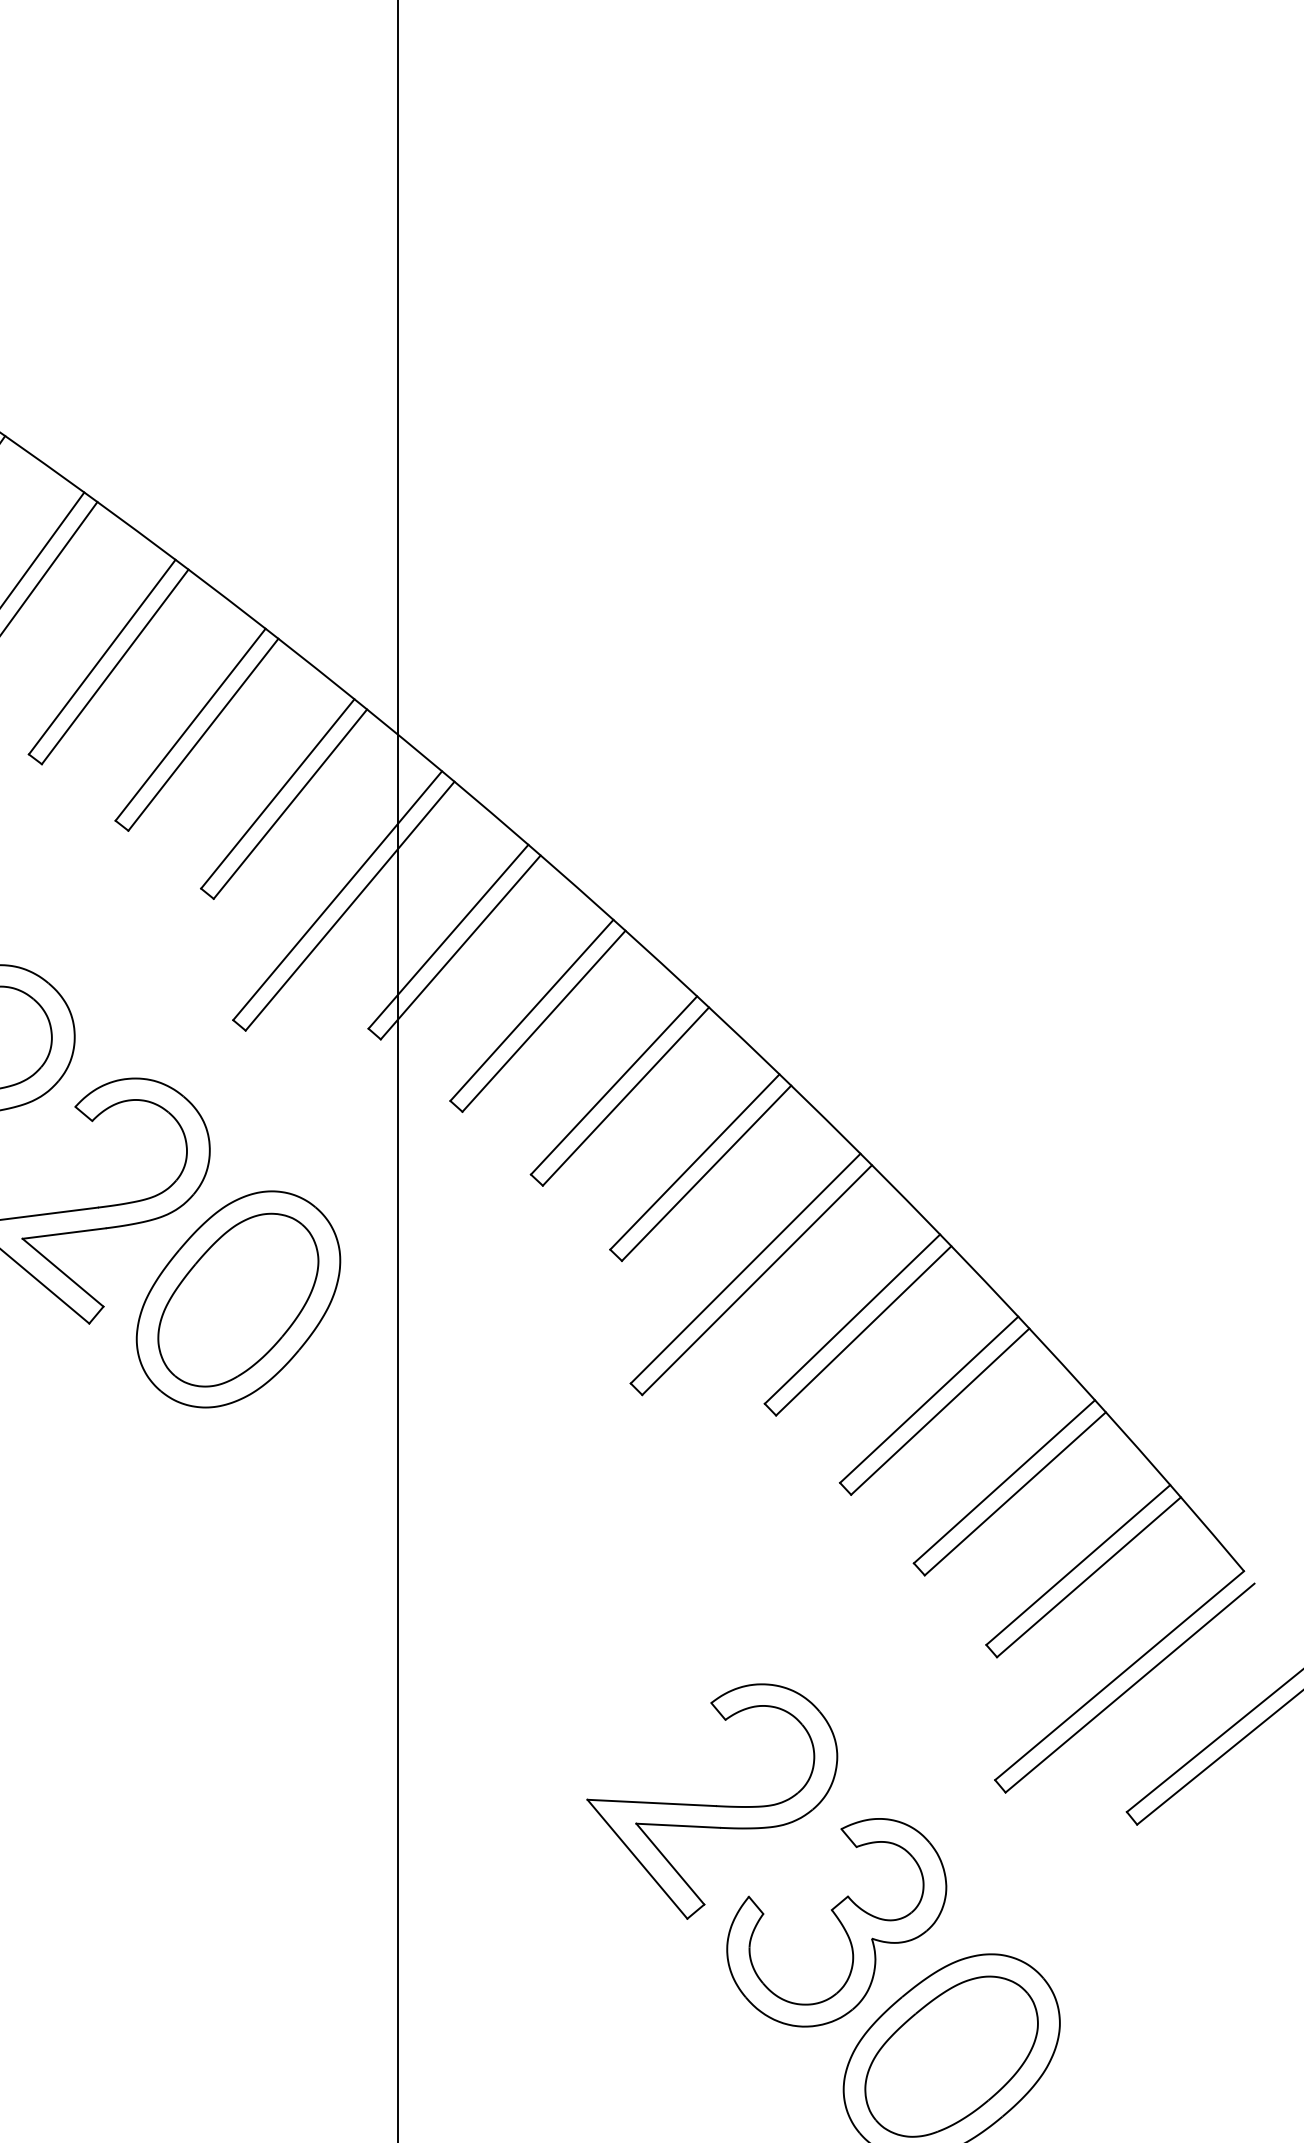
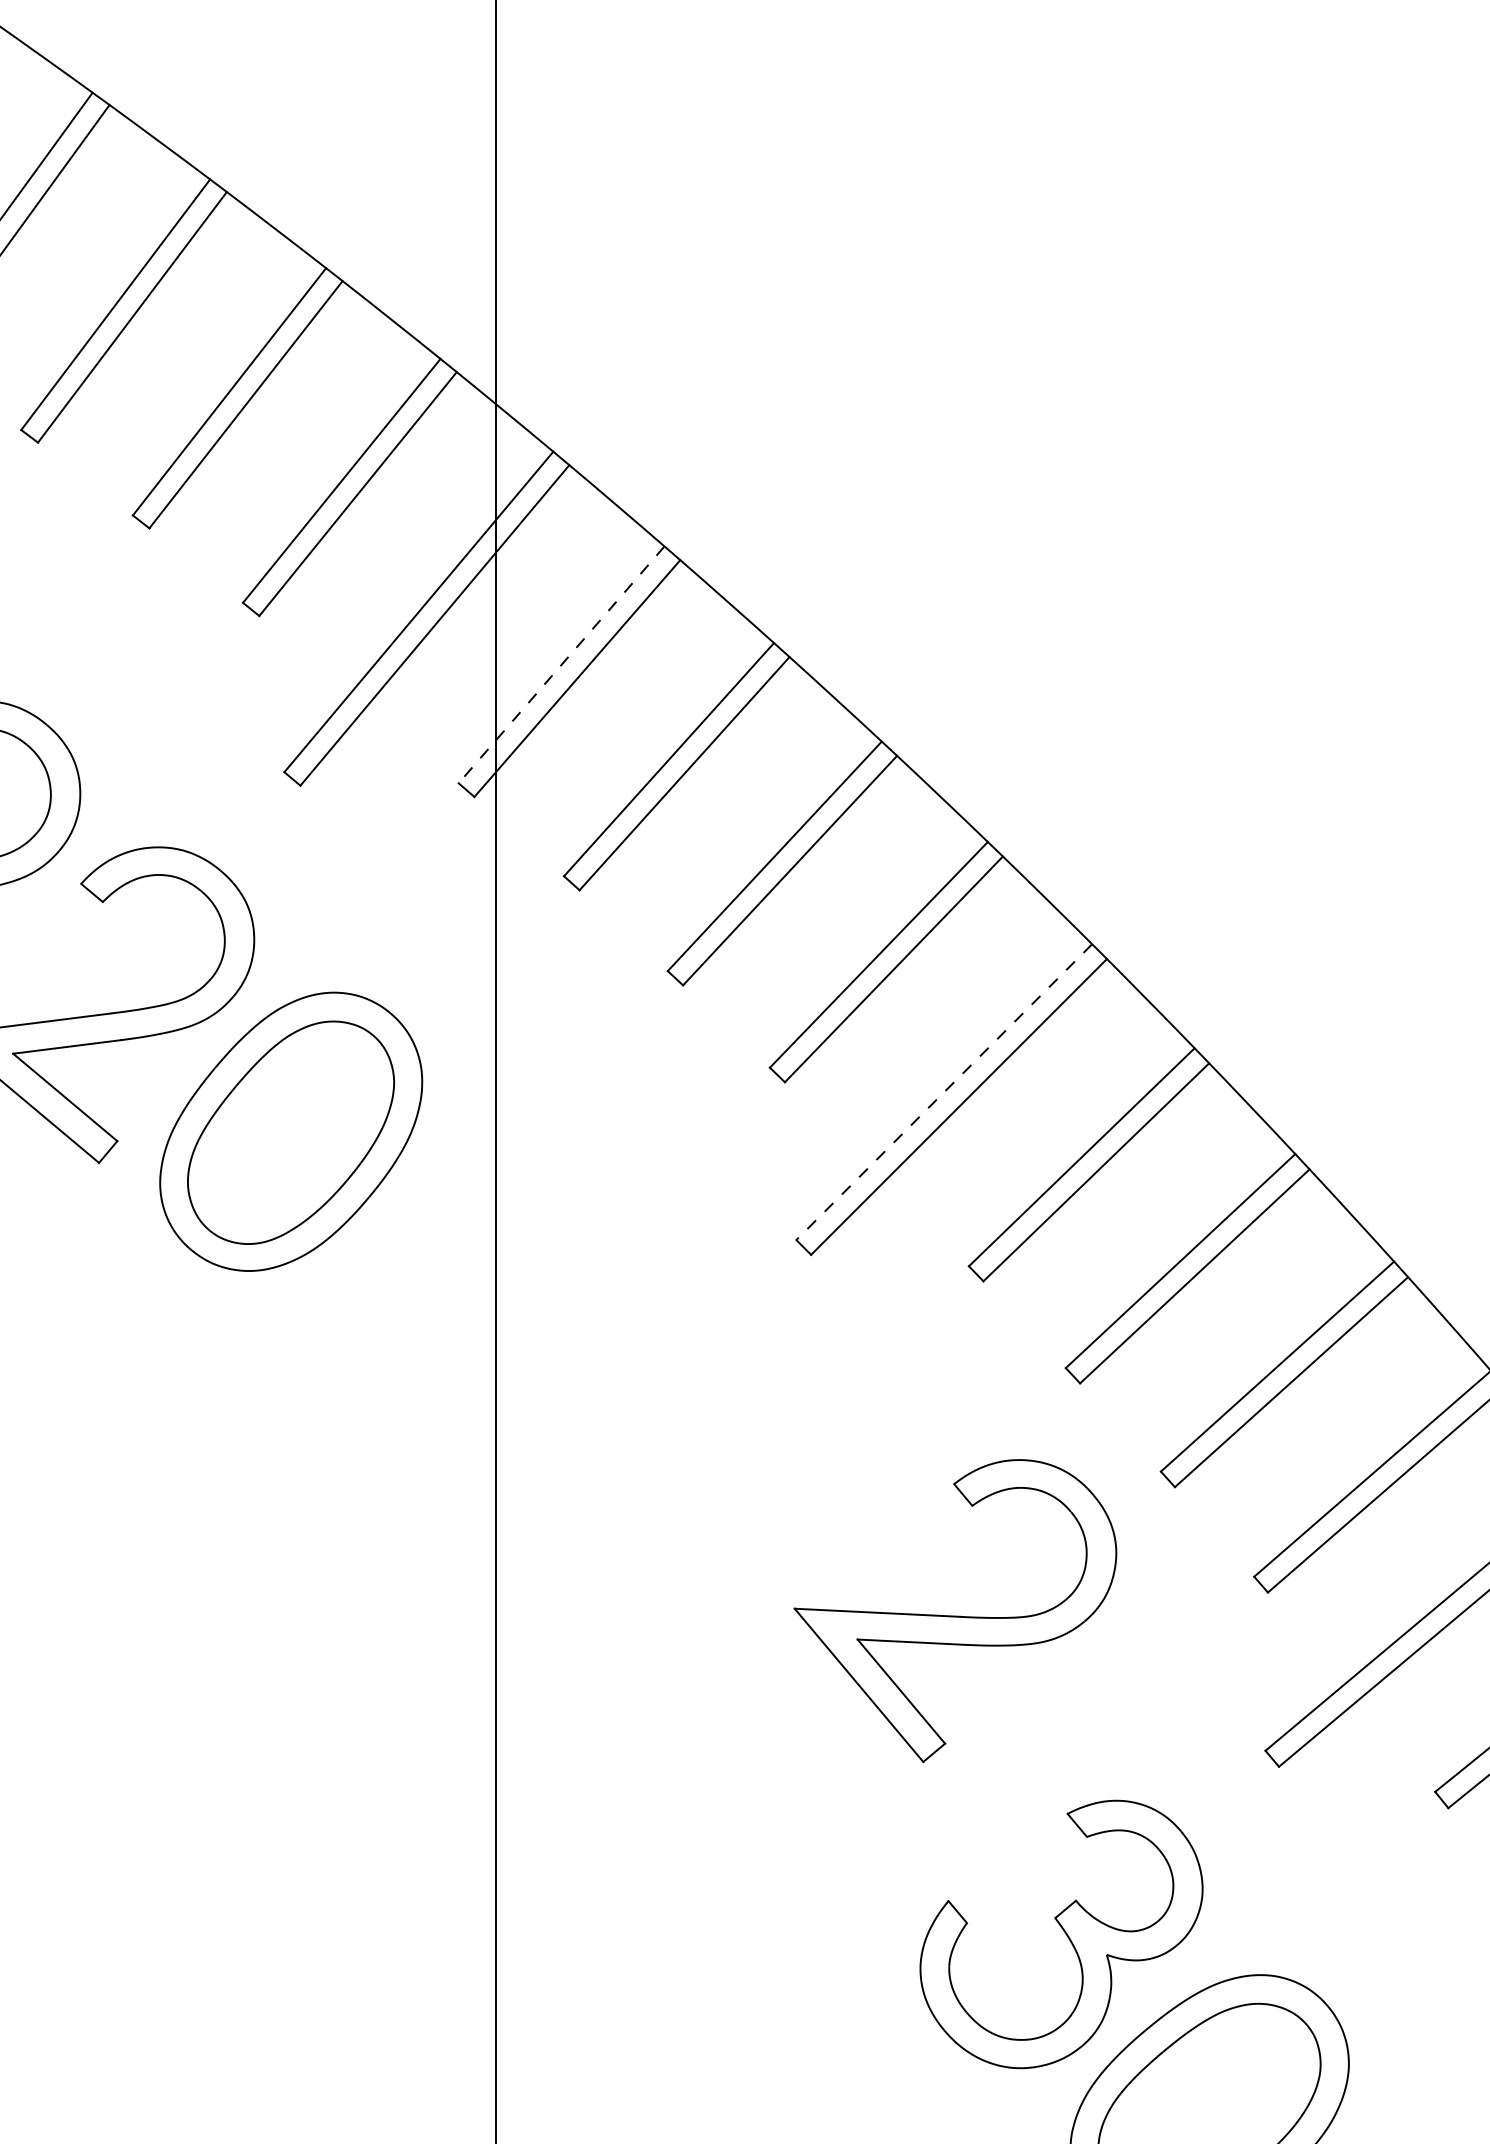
line: (448, 936) -> (561, 664), solid -> dashed
line: (745, 1268) -> (944, 1091), solid -> dashed
part: (712, 1801) -> (955, 1610), moved

